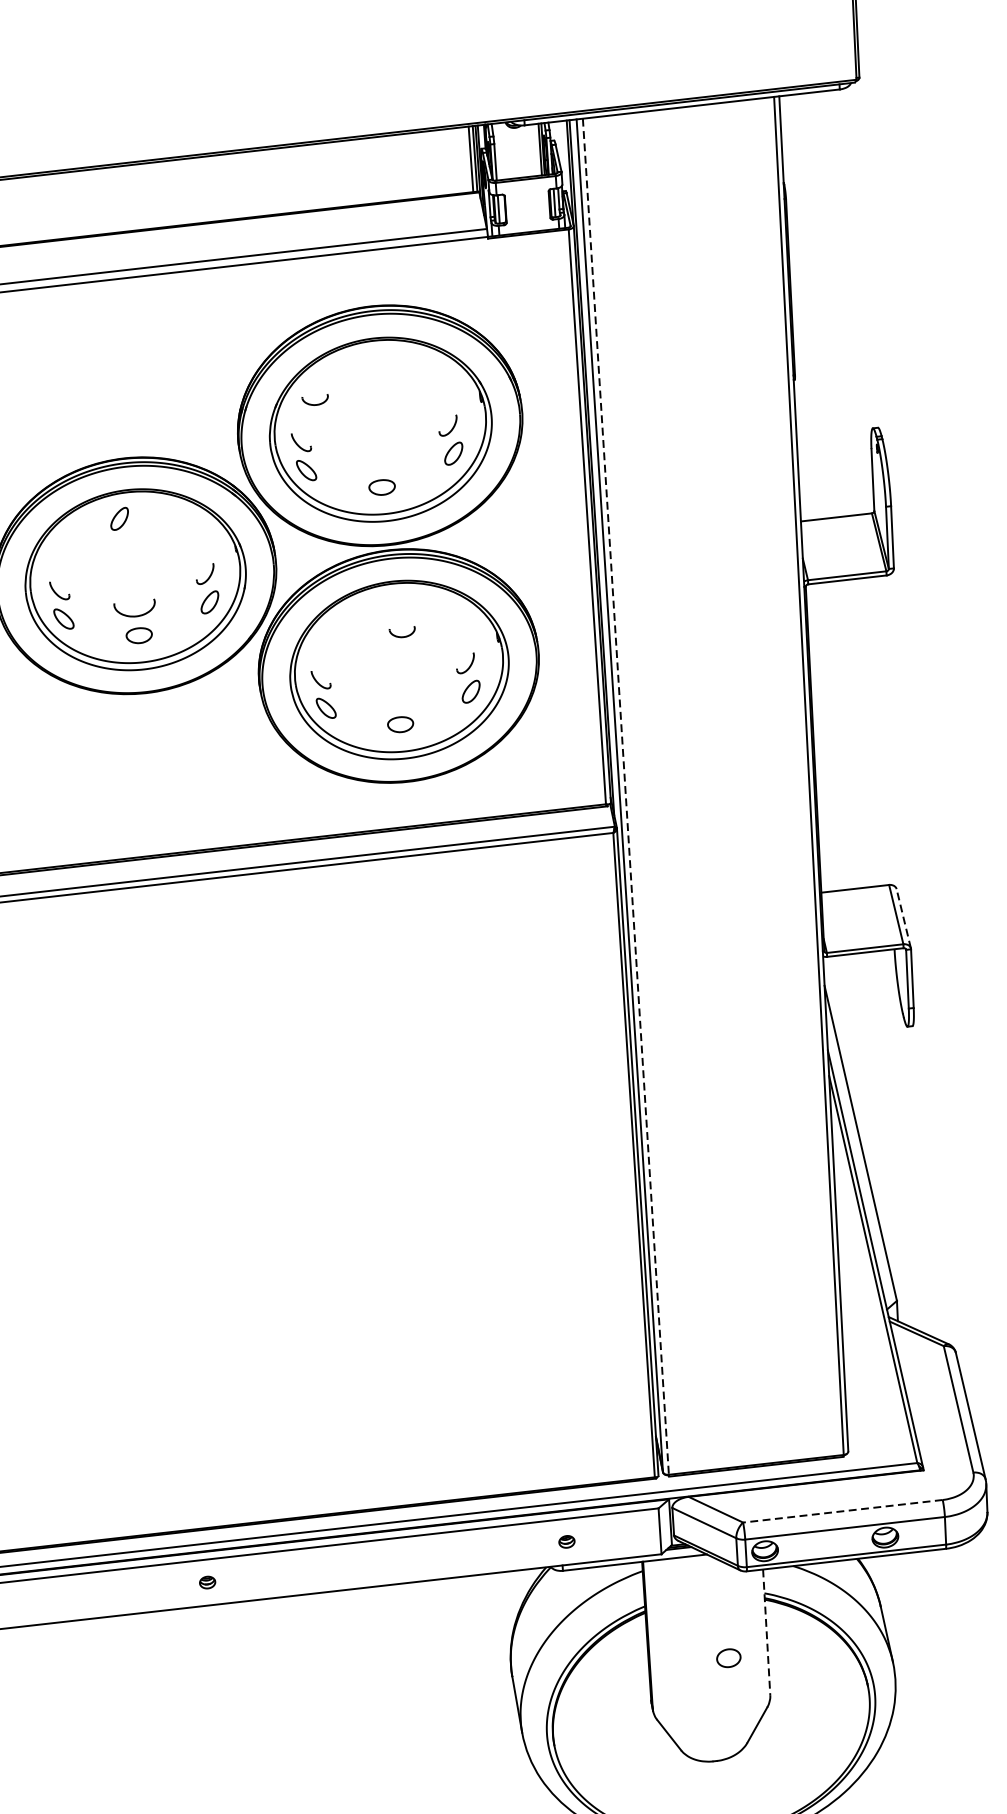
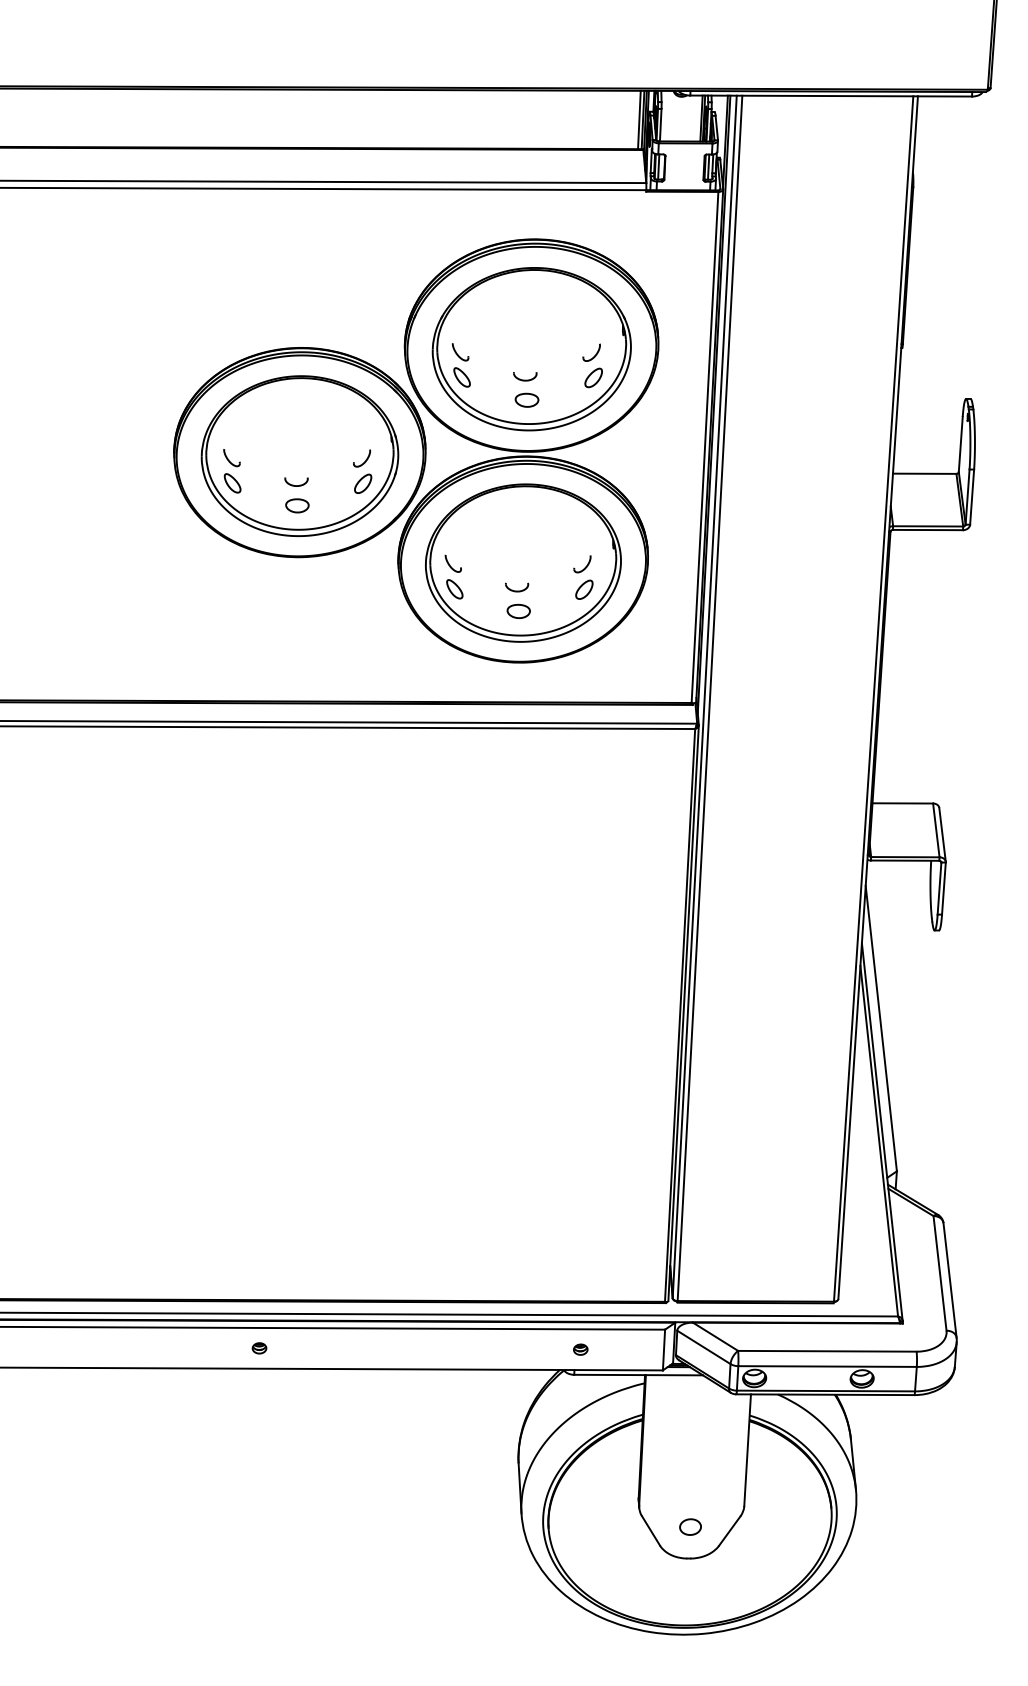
part: (315, 400) -> (525, 376), moved
part: (119, 518) -> (292, 400), removed
part: (135, 608) -> (296, 481), size x0.62
part: (403, 632) -> (517, 587), moved
line: (626, 796) -> (710, 698), dashed -> solid
line: (903, 918) -> (942, 834), dashed -> solid
line: (841, 1511) -> (826, 1351), dashed -> solid
line: (766, 1632) -> (747, 1450), dashed -> solid
part: (728, 1657) -> (690, 1526), moved

